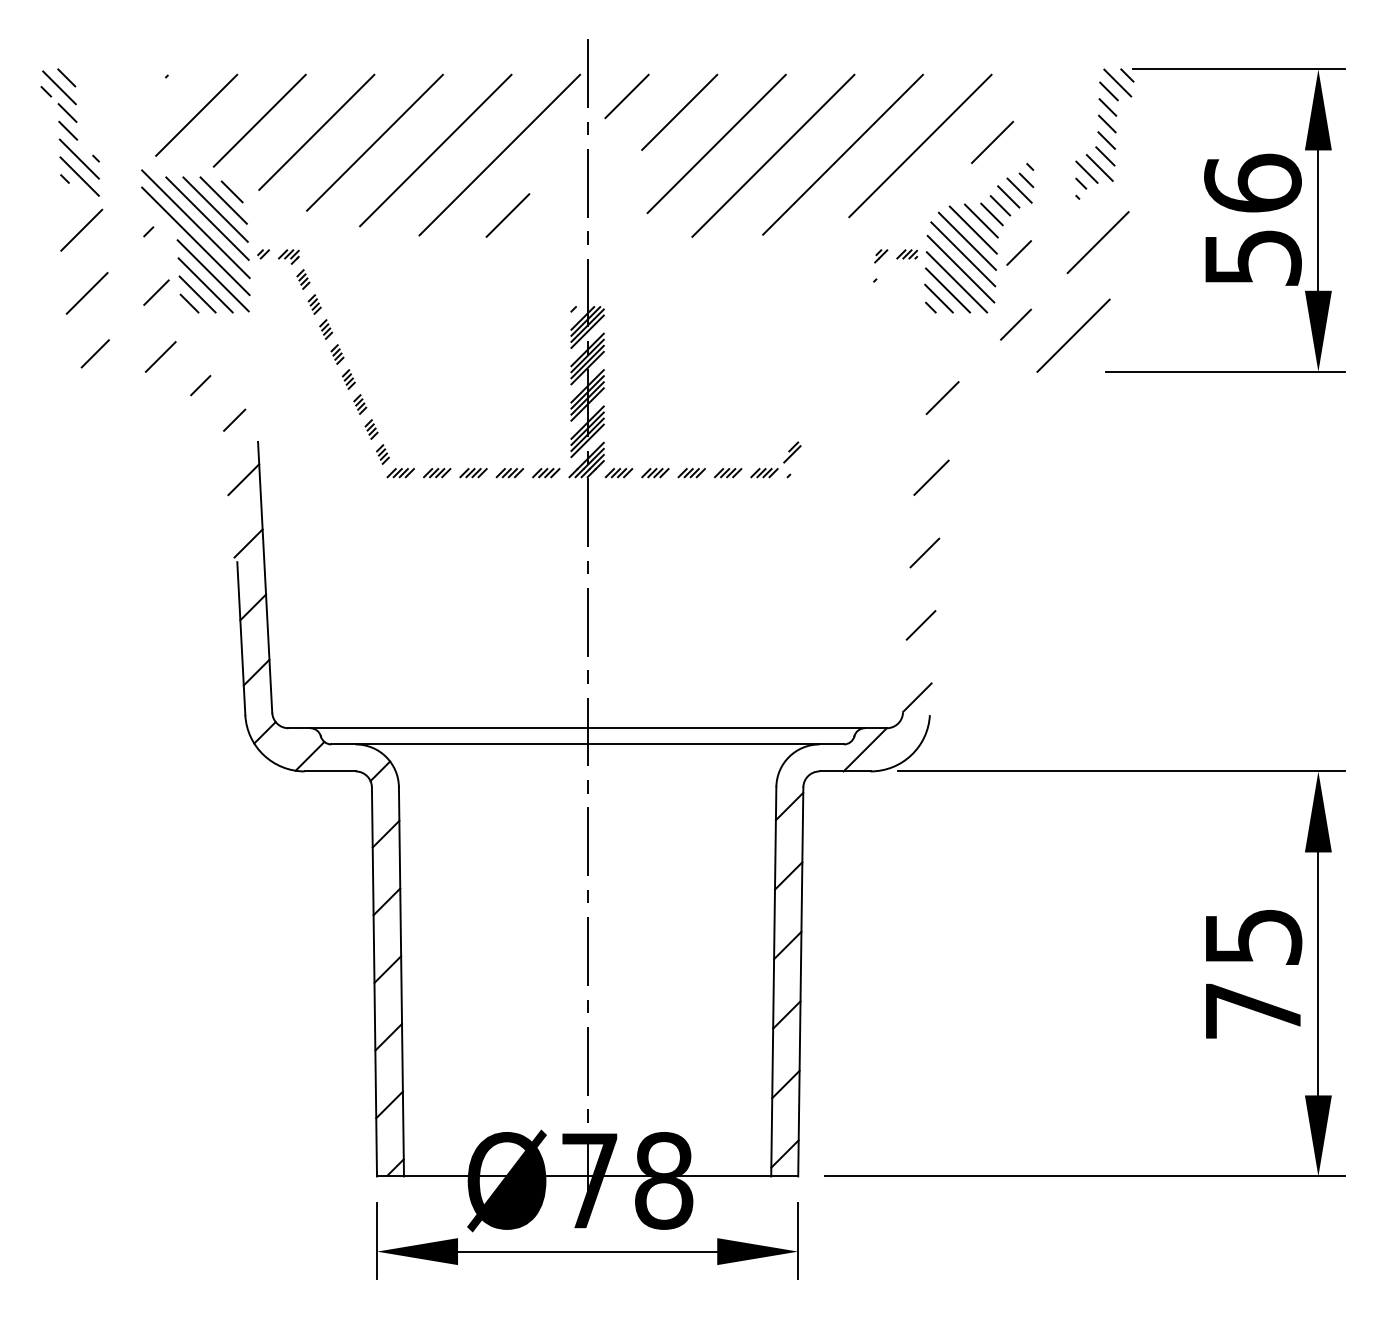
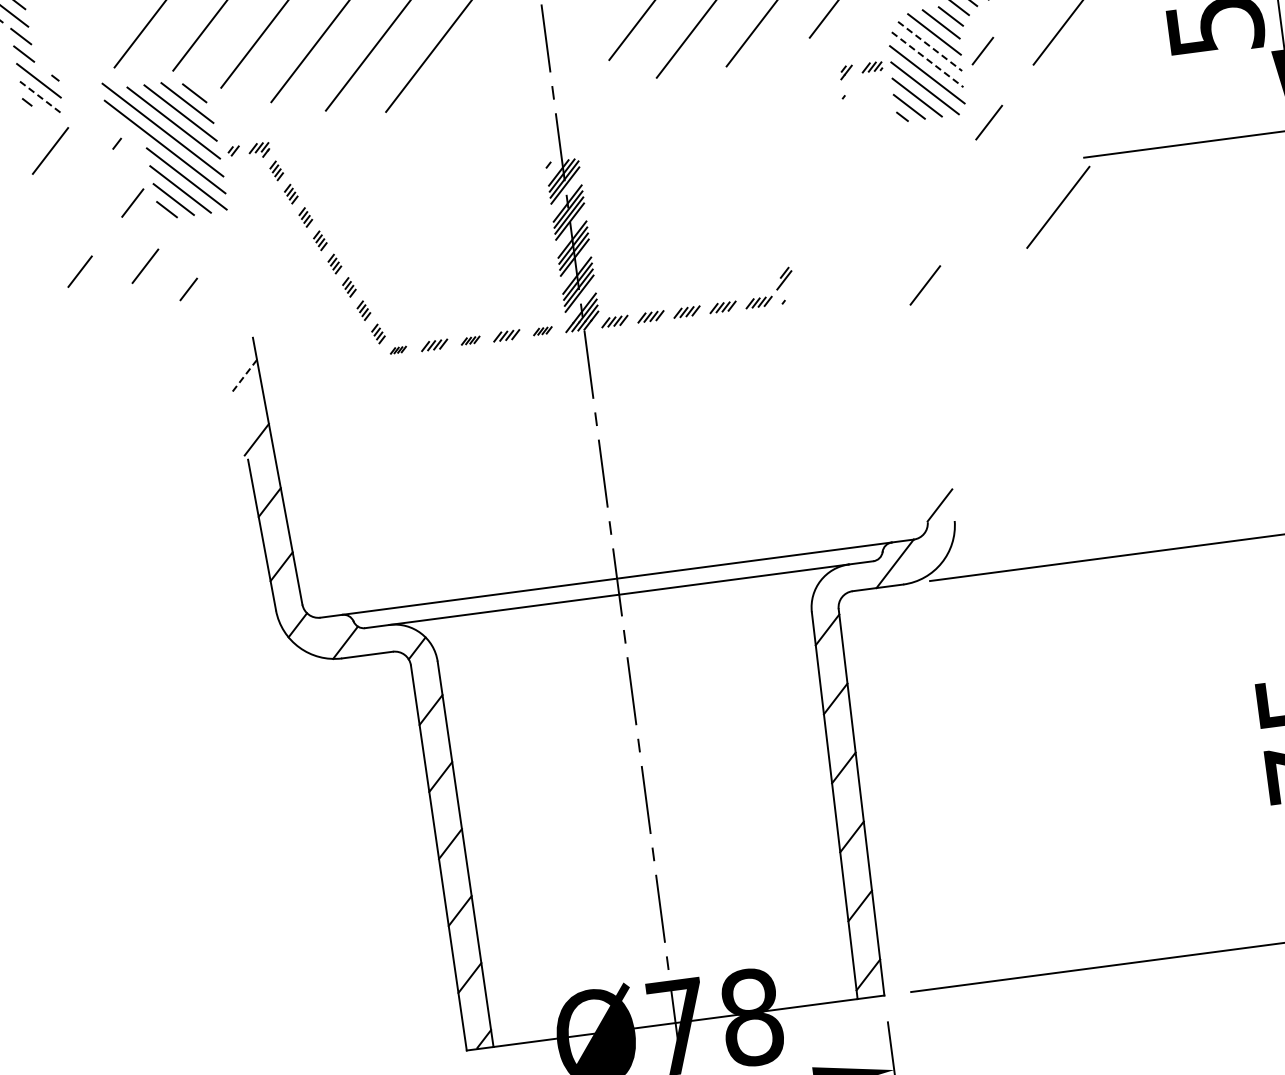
line: (80, 176) -> (42, 97), solid -> dashed
line: (507, 215) -> (470, 80), removed
line: (967, 241) -> (930, 46), solid -> dashed
line: (963, 254) -> (927, 59), solid -> dashed
line: (86, 293) -> (63, 213), removed
line: (1073, 335) -> (1058, 207), moved
line: (942, 398) -> (925, 205), removed
line: (234, 419) -> (226, 318), removed
part: (400, 473) -> (398, 350), size x0.6
part: (473, 473) -> (470, 340), size x0.7
part: (546, 473) -> (543, 331), size x0.7
line: (243, 479) -> (243, 376), solid -> dashed
line: (924, 552) -> (928, 360), removed
line: (920, 625) -> (933, 433), removed

